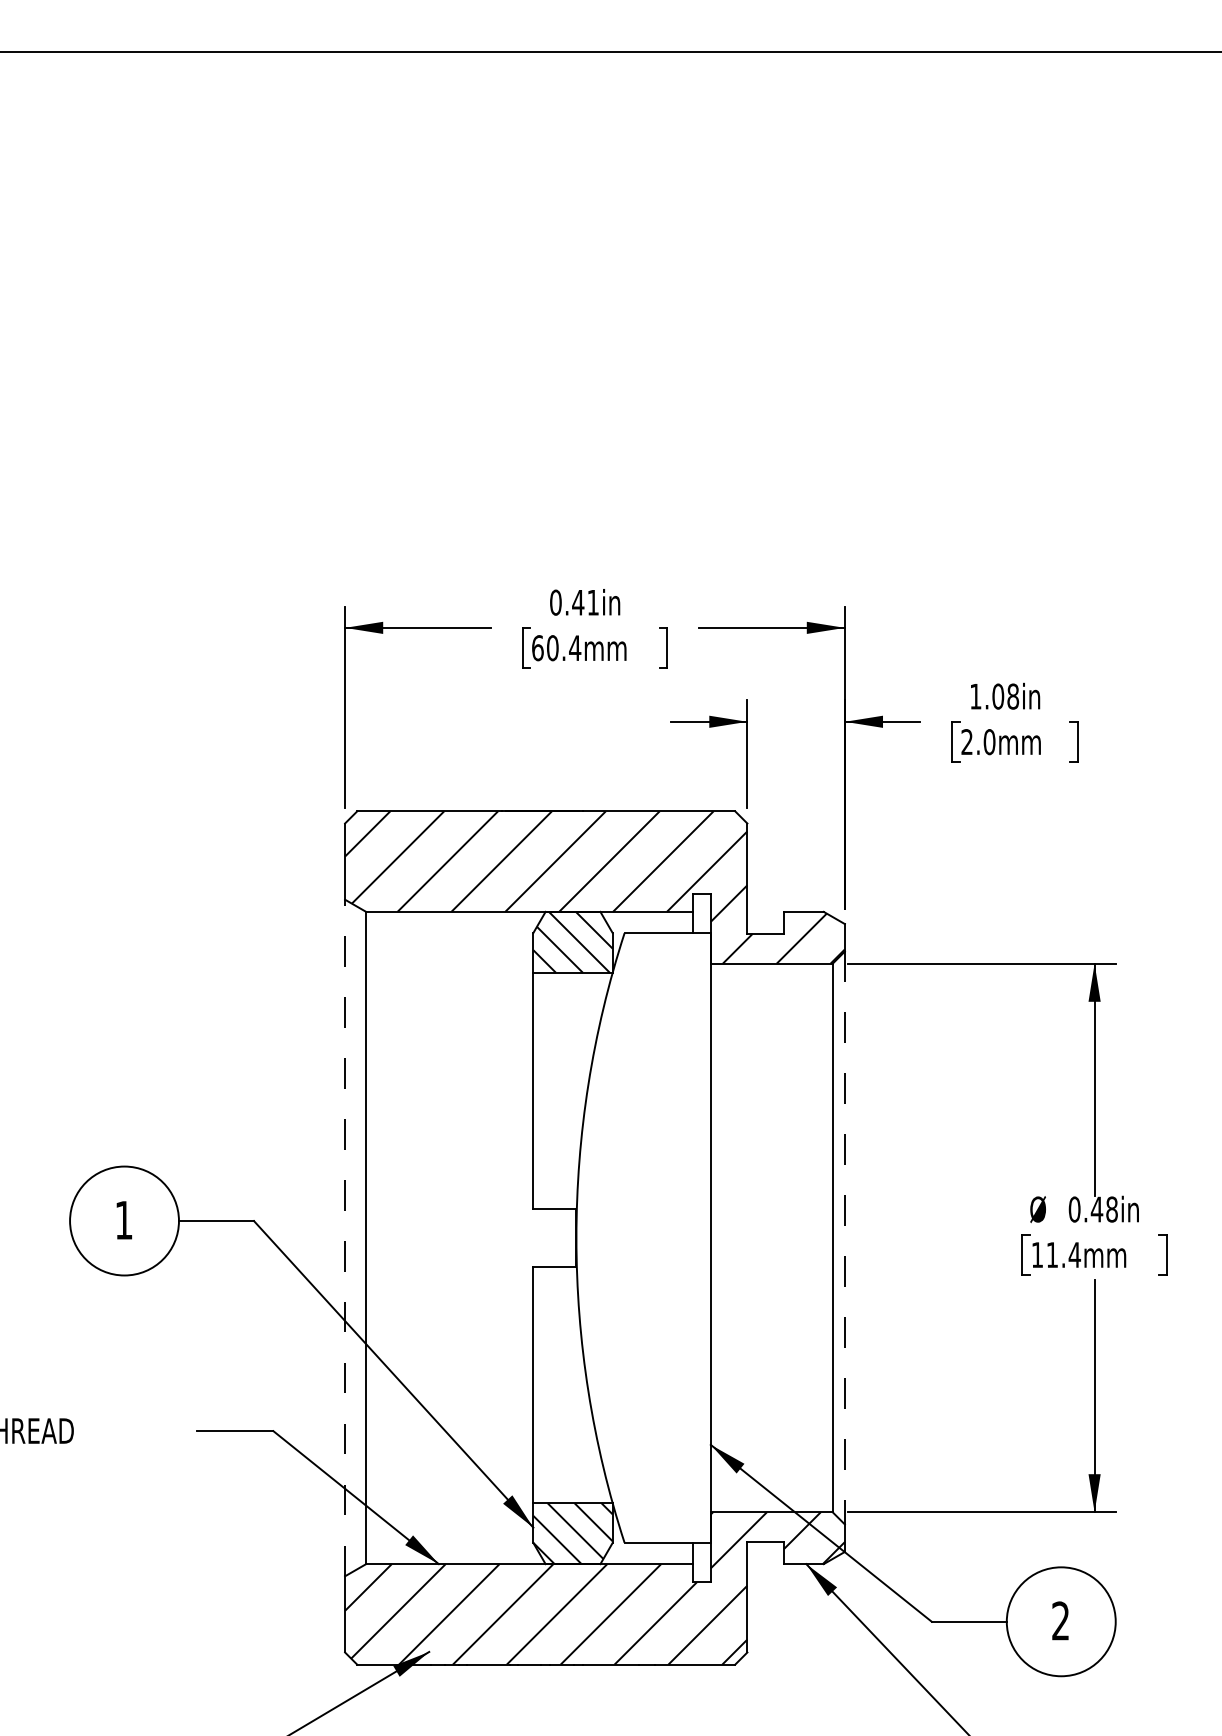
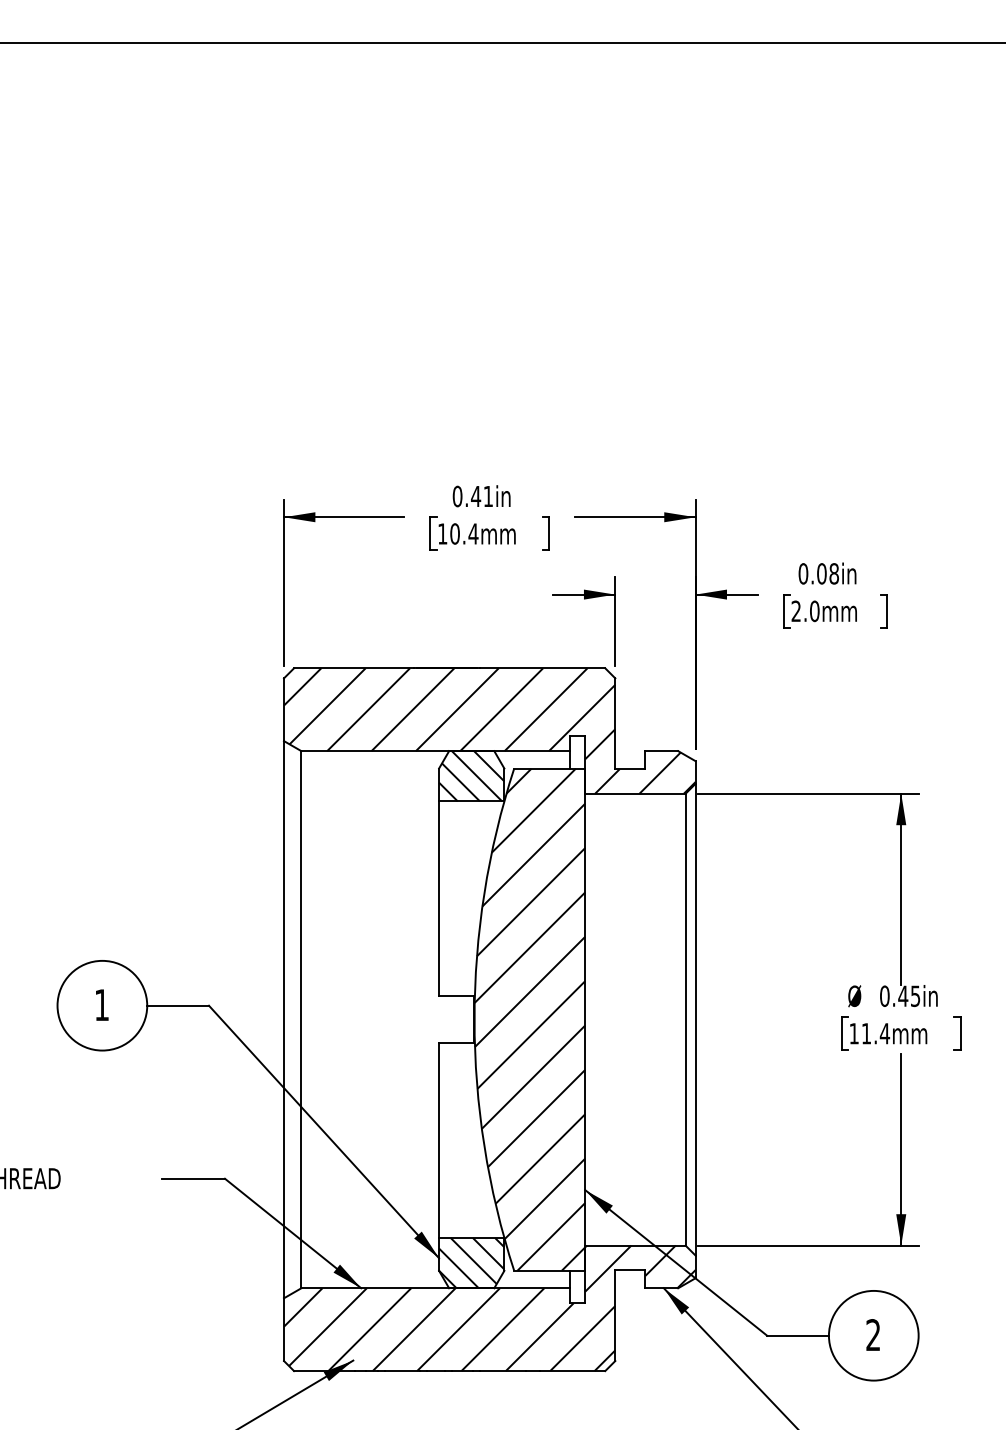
text: (537, 648) -> (442, 534), 60.4mm -> 10.4mm
text: (975, 696) -> (803, 573), 1.08in -> 0.08in
text: (1111, 1209) -> (915, 996), 0.48in -> 0.45in
line: (345, 1237) -> (284, 1019), dashed -> solid
hatch: (643, 1237) -> (529, 1019), added
line: (844, 1238) -> (695, 1020), dashed -> solid

